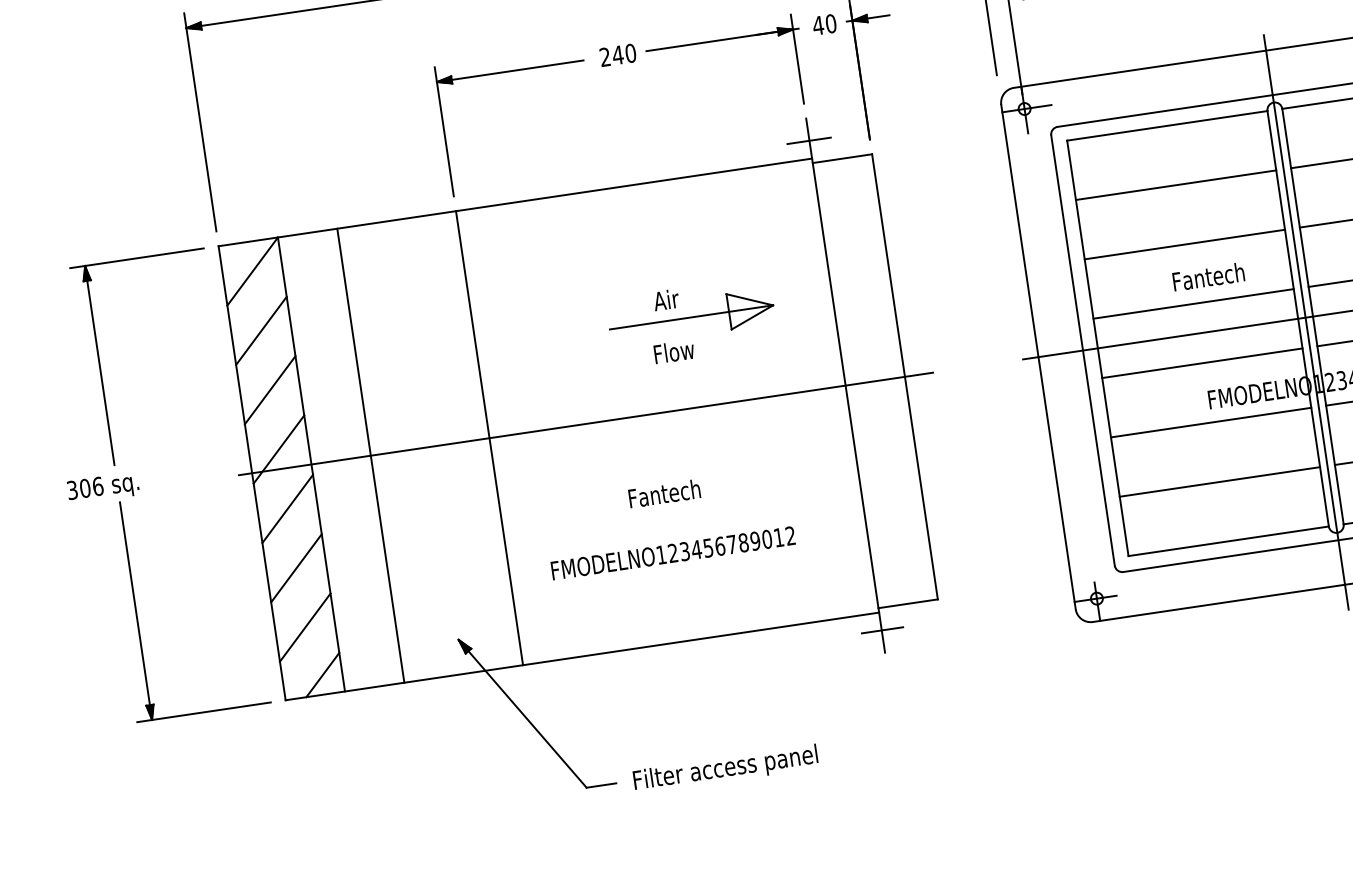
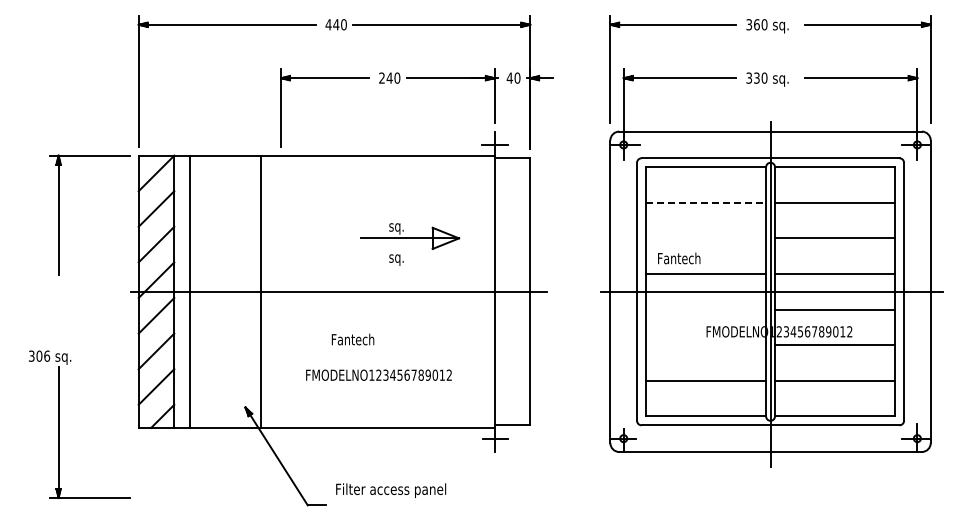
line: (1176, 184) -> (706, 202), solid -> dashed
line: (1183, 244) -> (705, 238), removed
text: (1209, 276) -> (679, 258), moved
text: (666, 302) -> (396, 227), Air -> sq.
text: (673, 354) -> (396, 258), Flow -> sq.
line: (1201, 363) -> (705, 309), removed
line: (1210, 423) -> (705, 345), removed
line: (490, 437) -> (261, 291), moved
line: (370, 455) -> (189, 291), moved
text: (663, 493) -> (352, 339), moved
part: (135, 597) -> (59, 424), moved
text: (726, 768) -> (391, 490), moved

